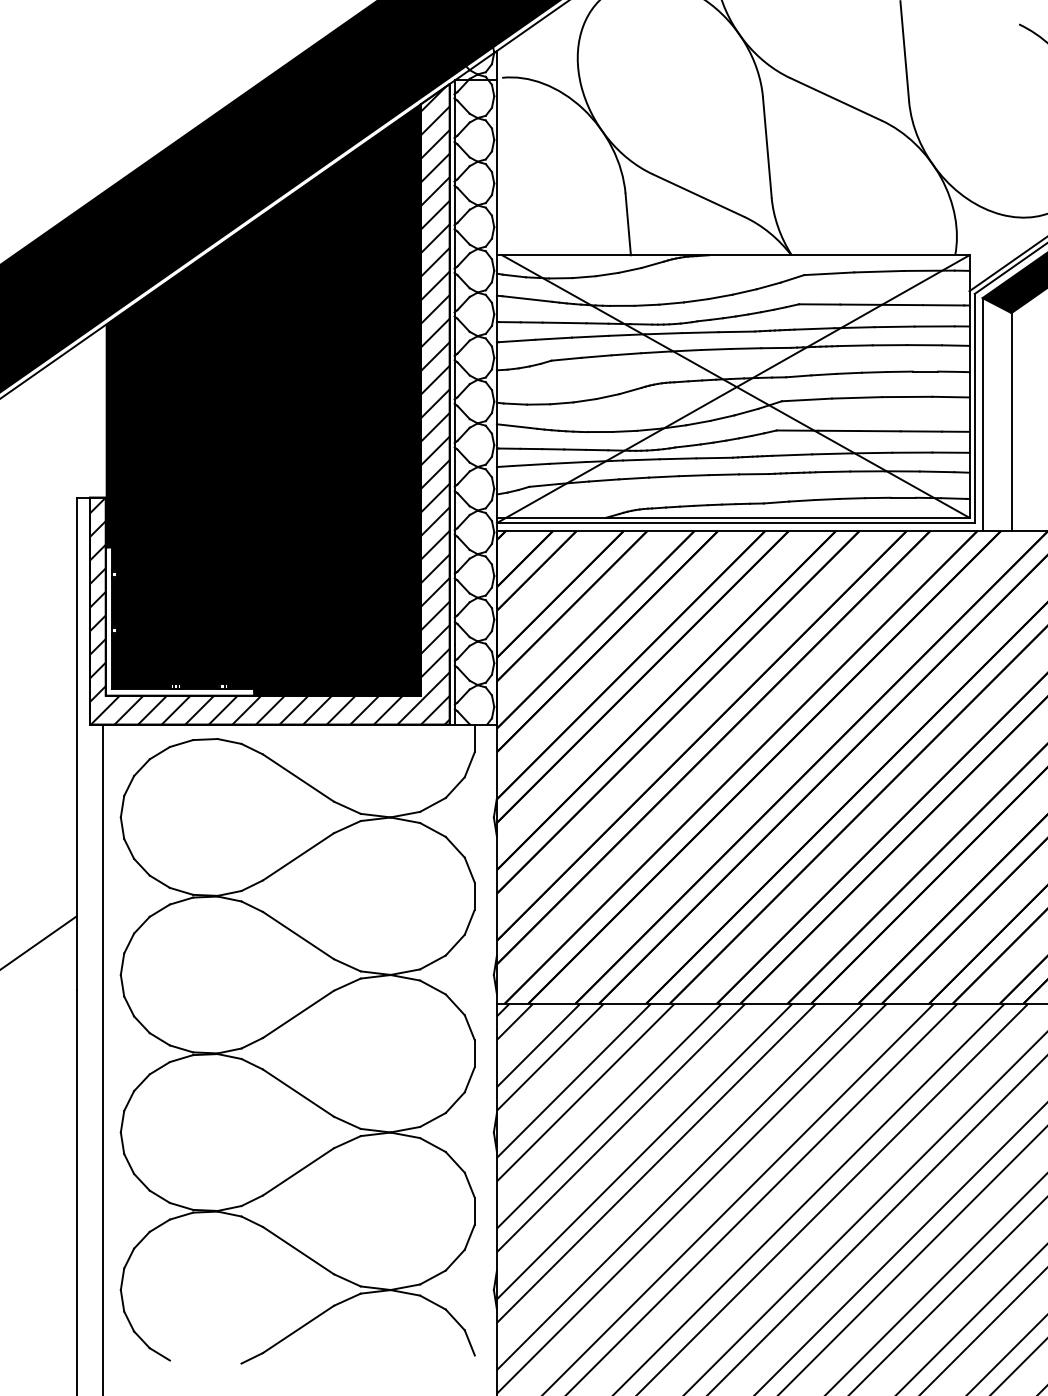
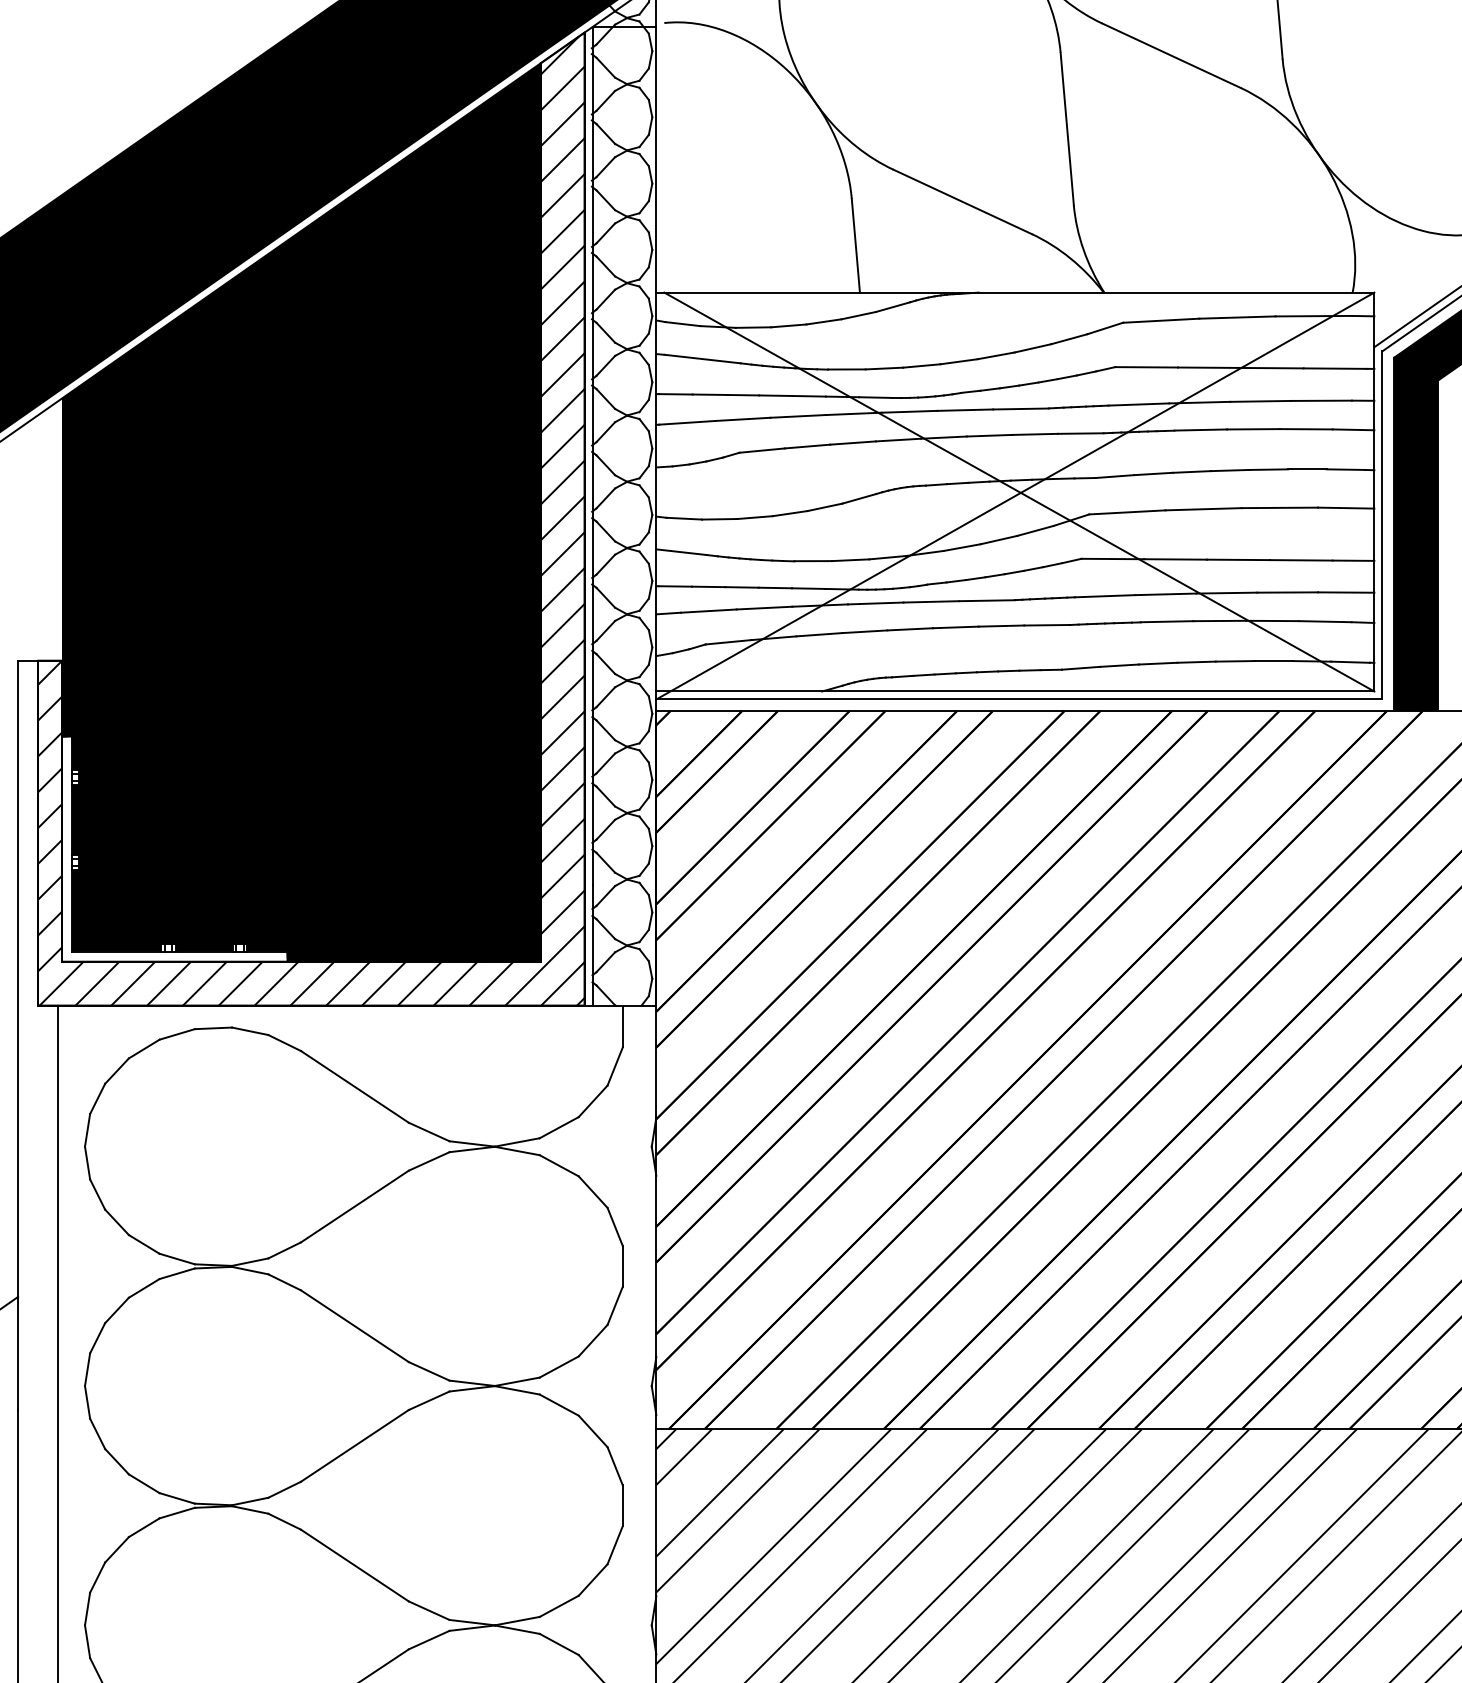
fill: (996, 414) -> (1415, 534), added

